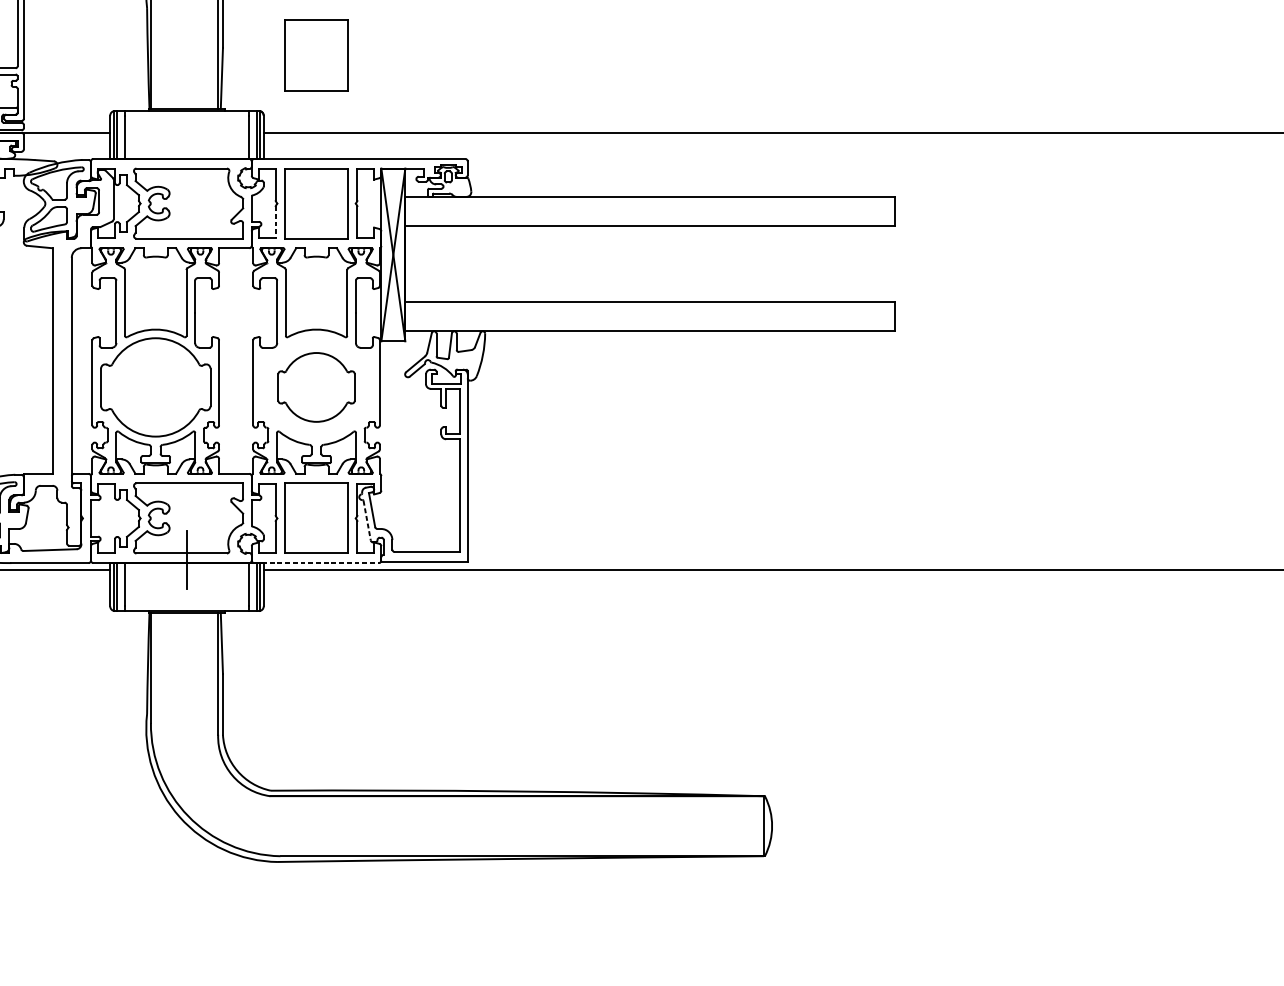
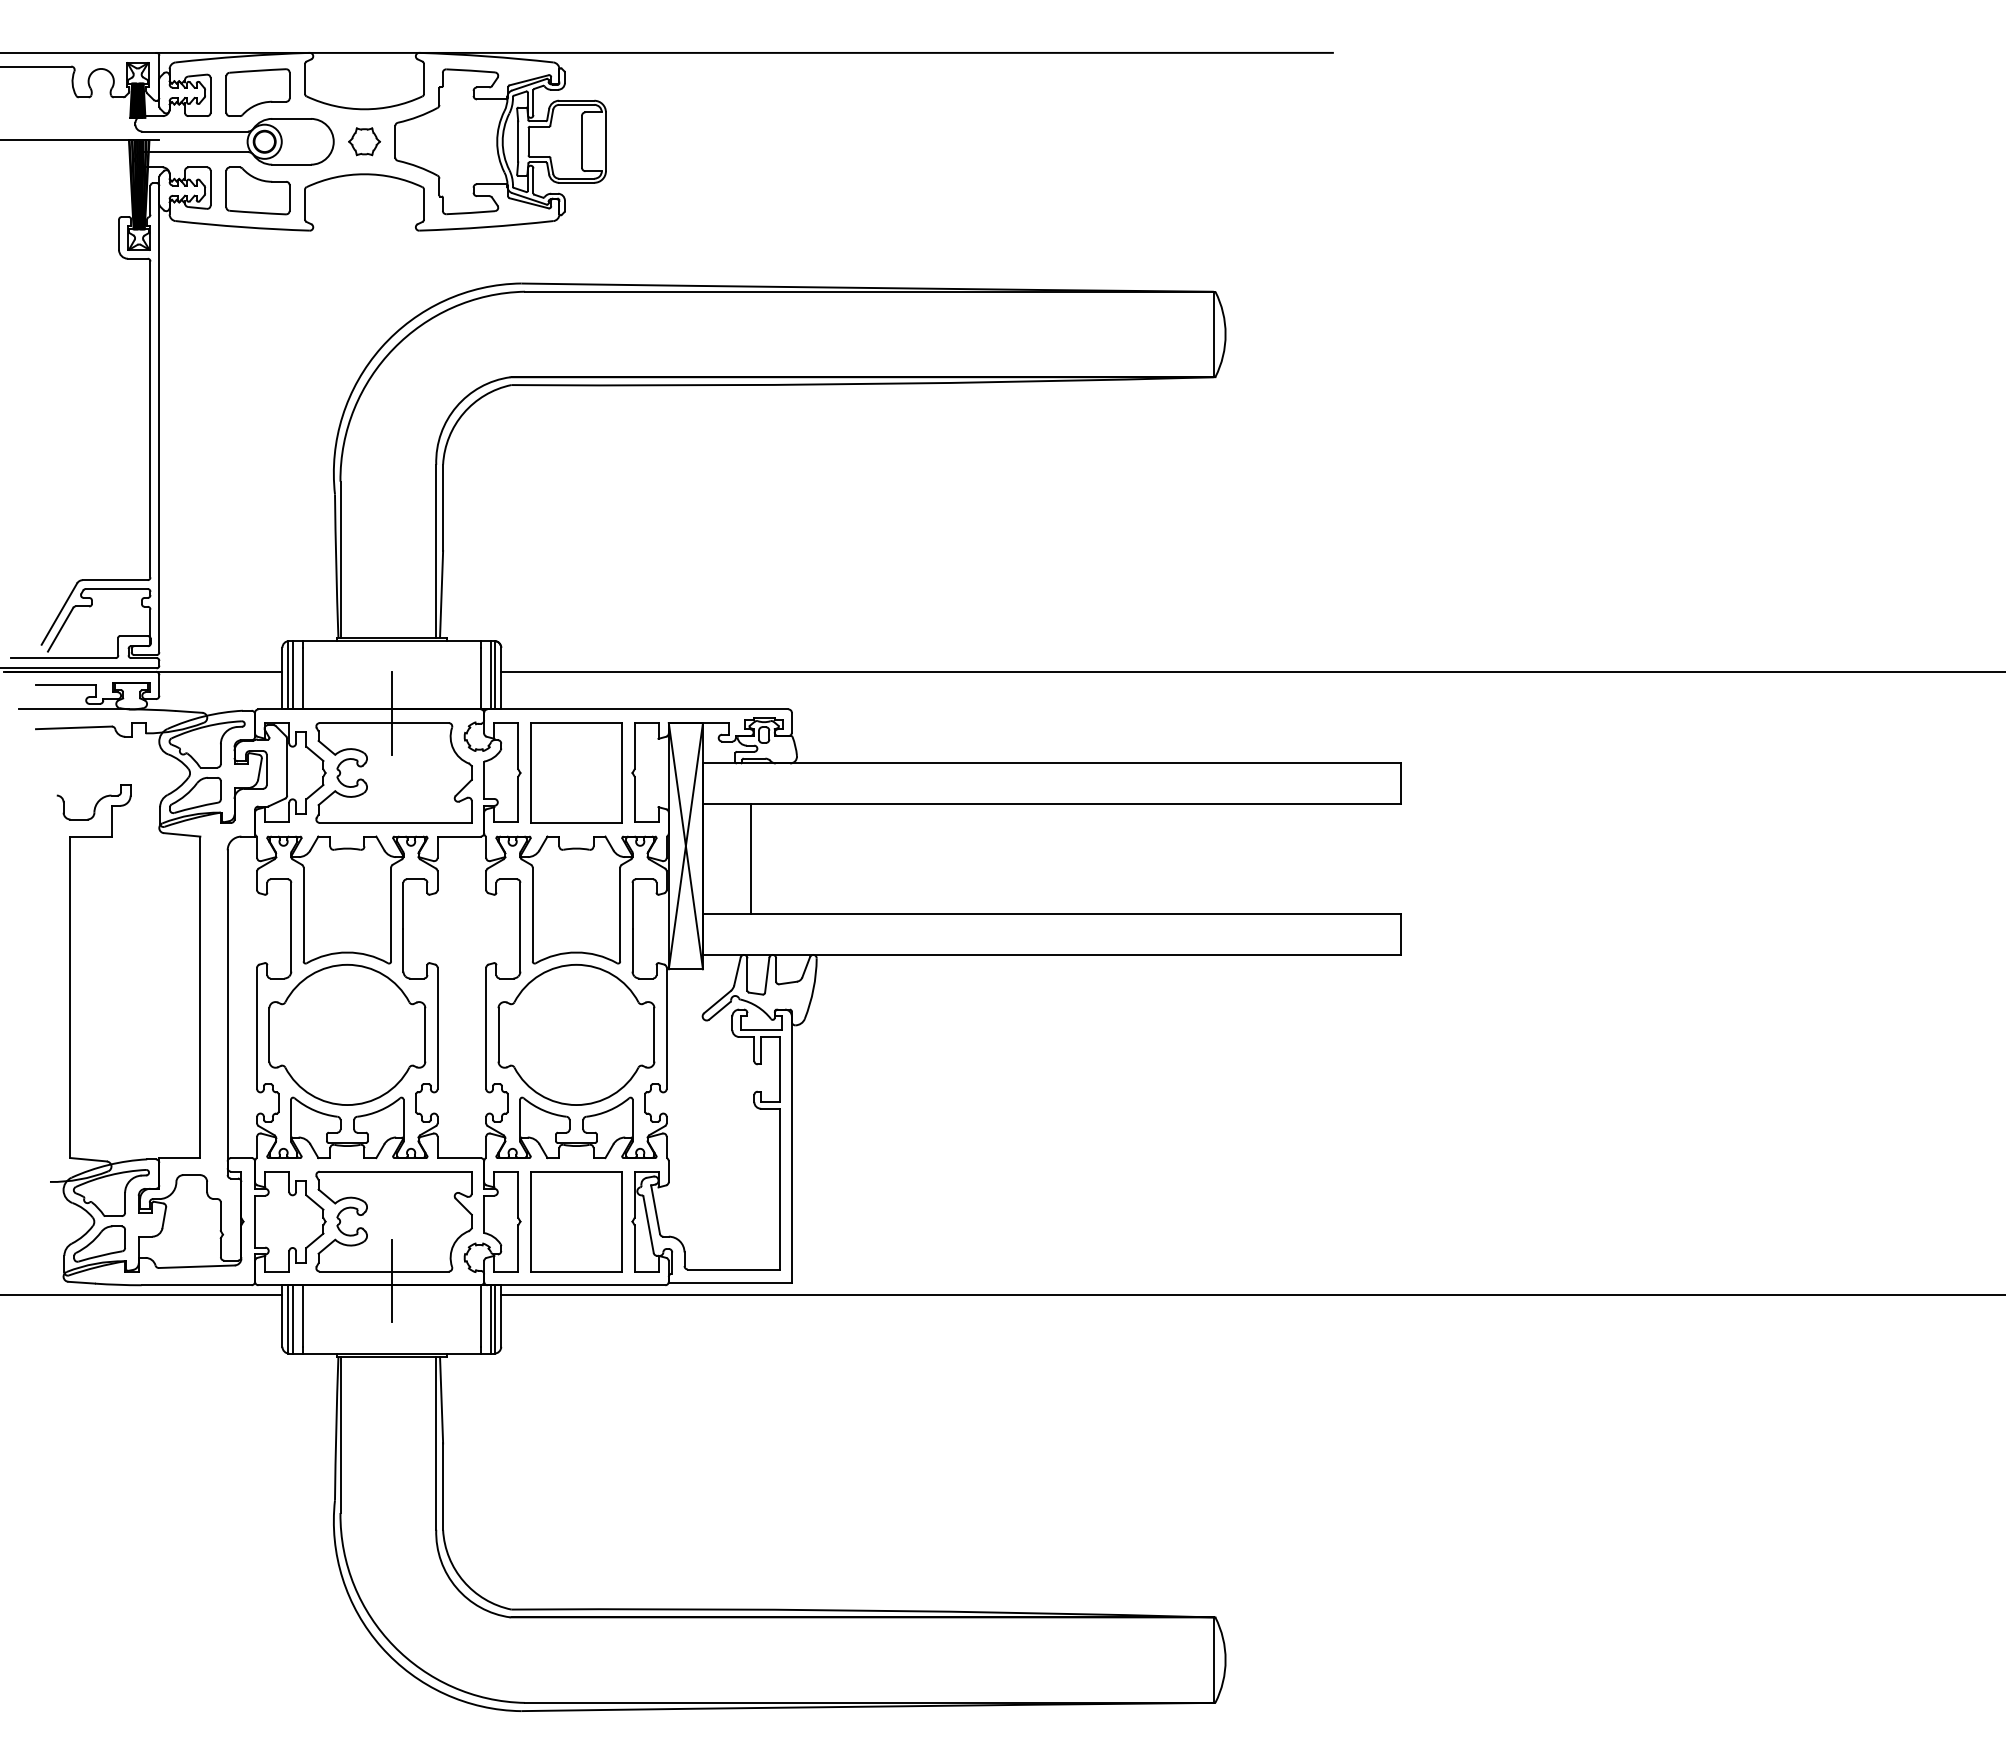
part: (316, 55) -> (576, 561), removed
line: (186, 161) -> (391, 713), added
line: (275, 222) -> (518, 799), dashed -> solid
line: (438, 263) -> (750, 858), added
part: (316, 387) -> (576, 1034), size x1.43
line: (367, 520) -> (648, 1224), dashed -> solid
line: (316, 563) -> (576, 1285), dashed -> solid

